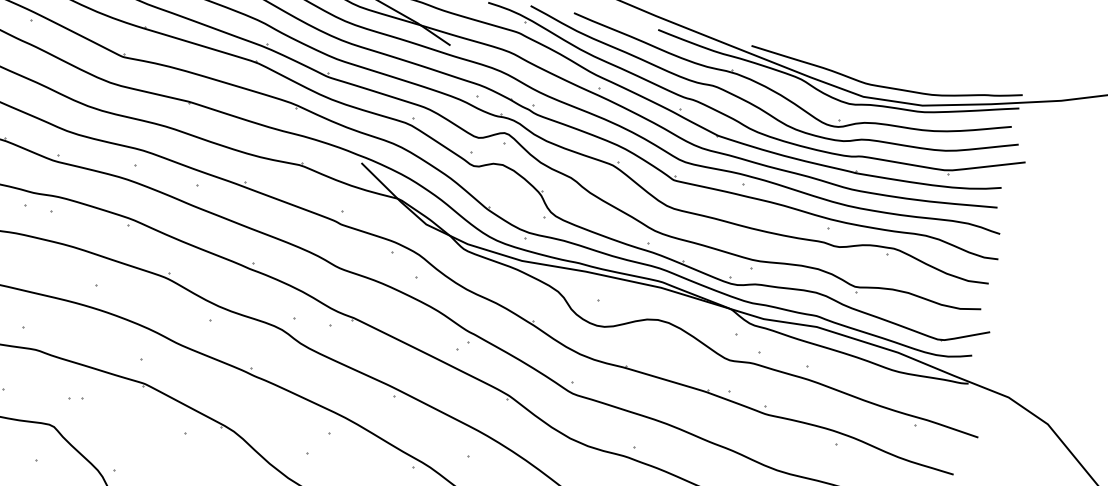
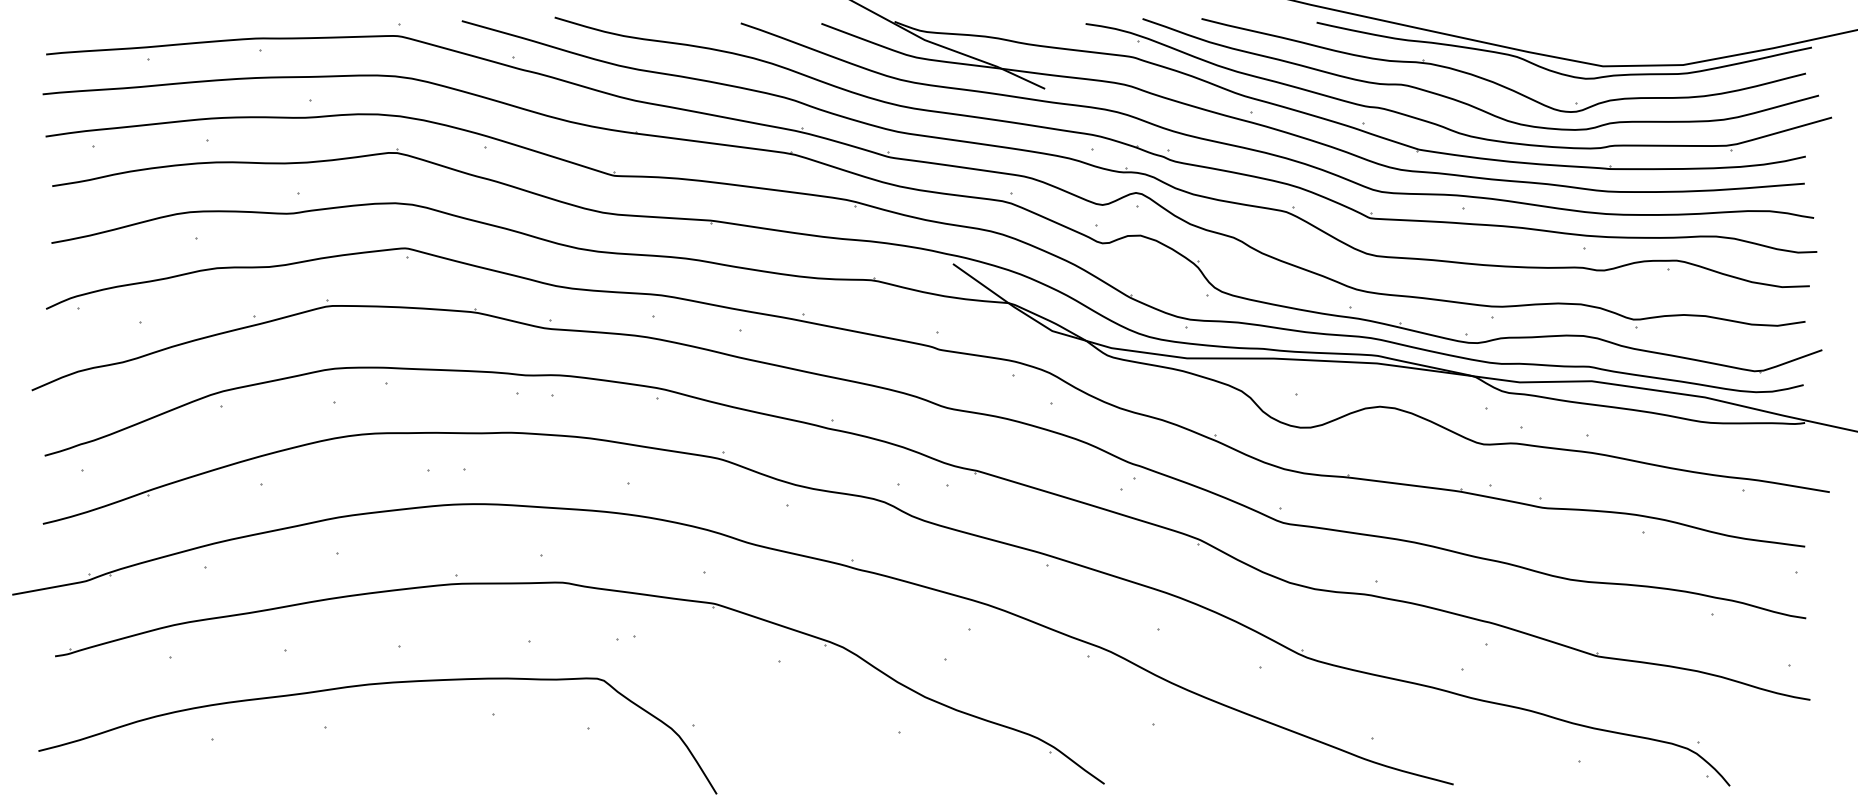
curve: (884, 86) -> (1628, 48), removed

